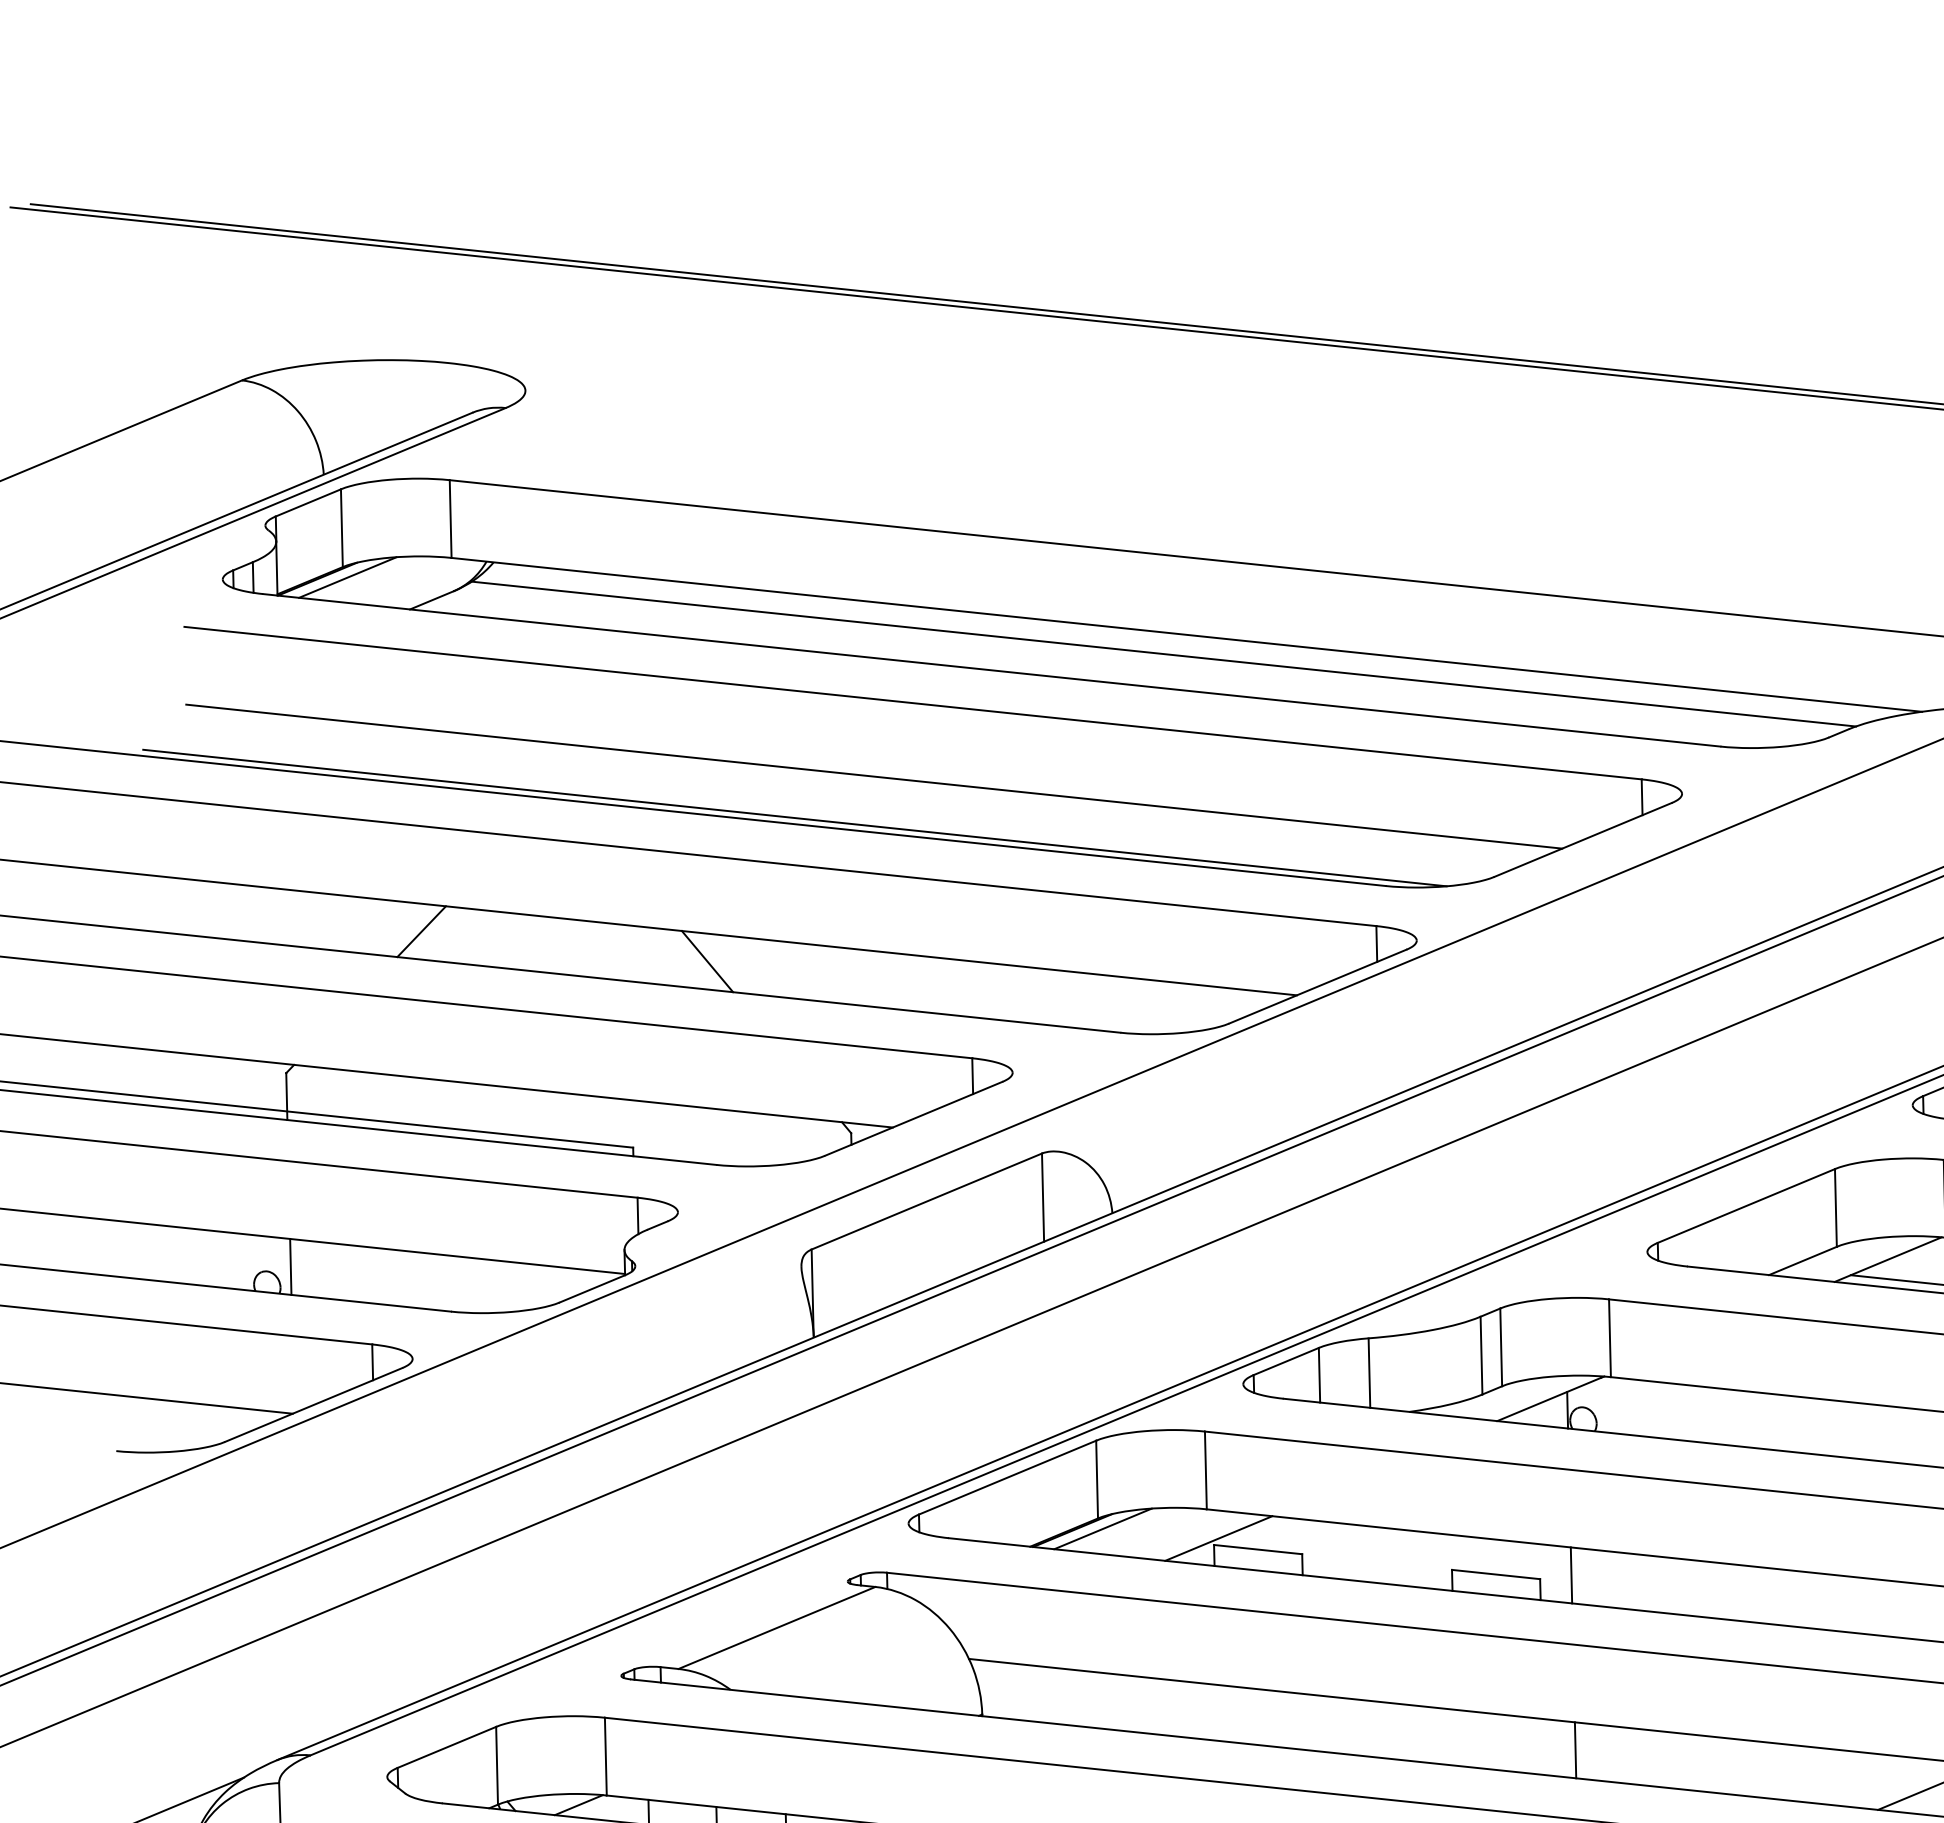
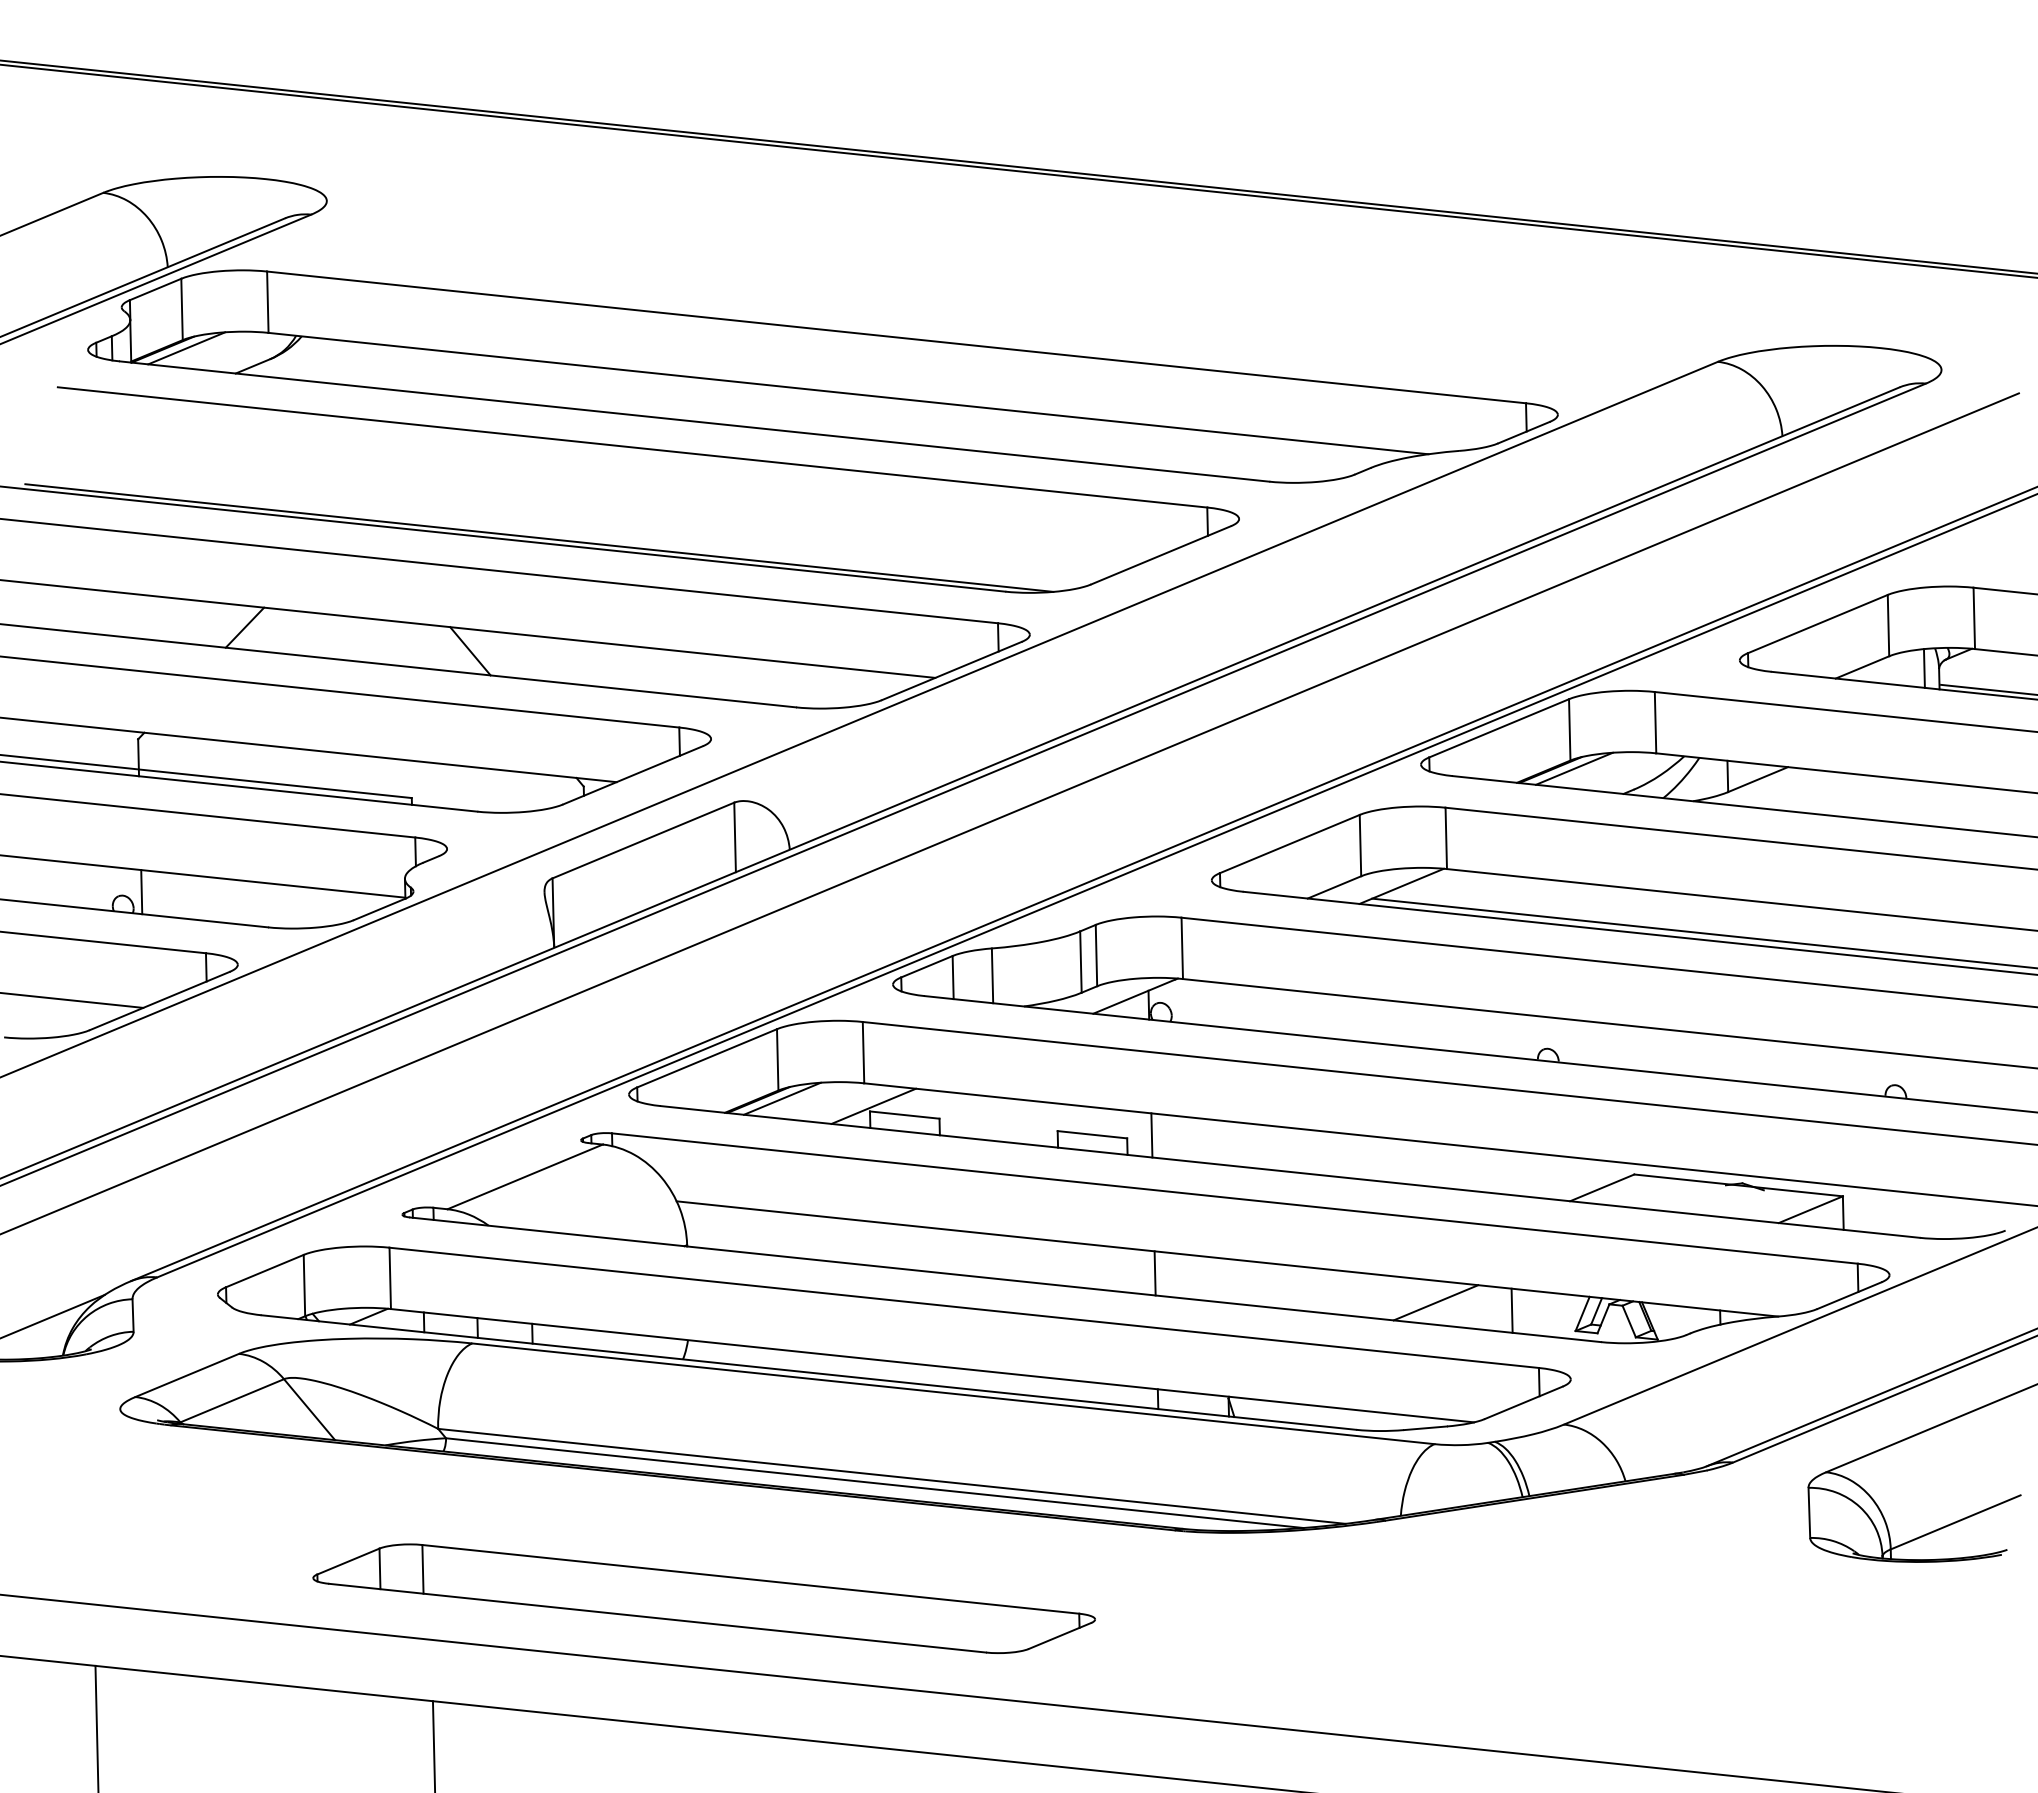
line: (1164, 653) -> (830, 408), removed
line: (873, 776) -> (601, 505), removed

